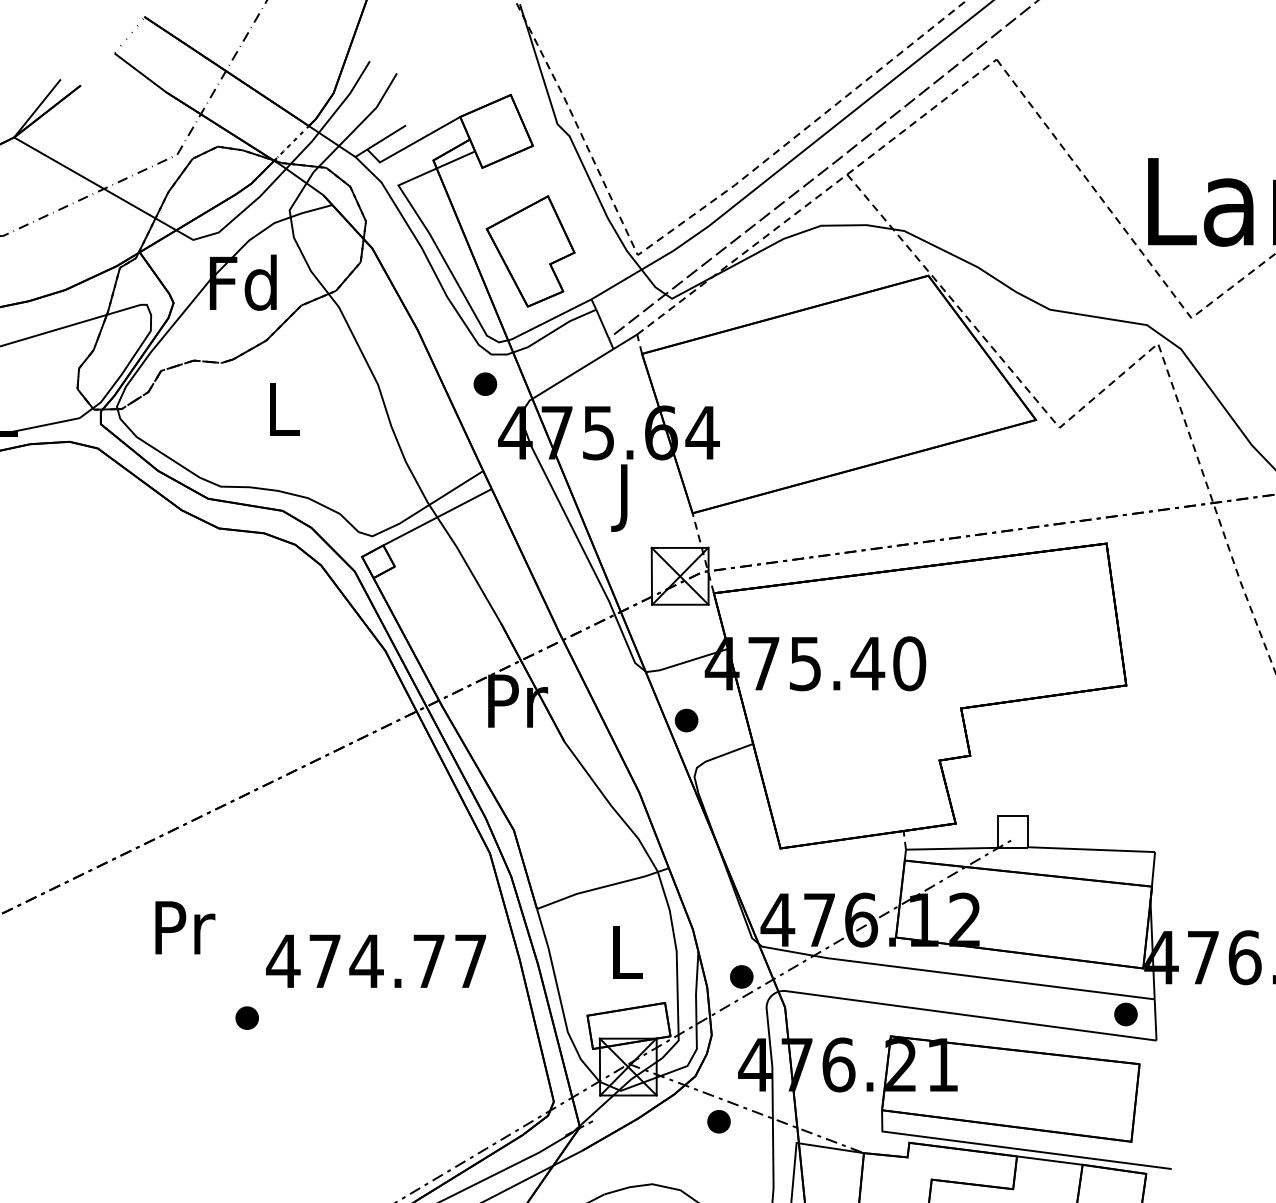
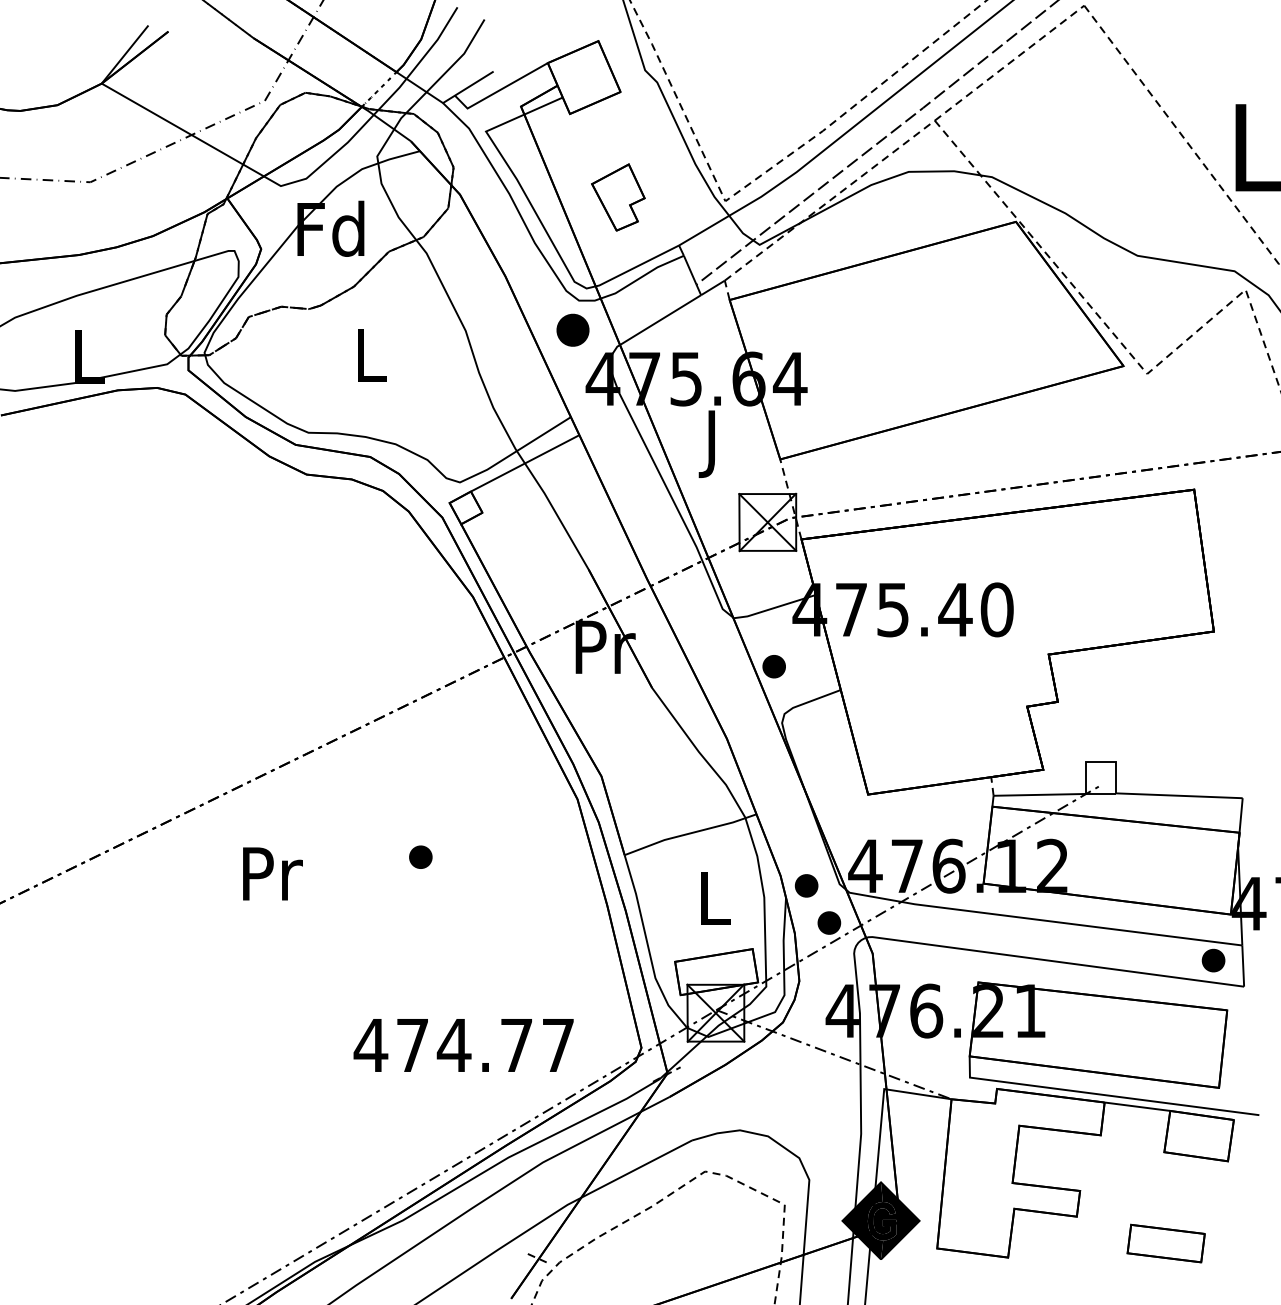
part: (530, 251) -> (618, 197), size x0.6
part: (484, 384) -> (572, 330), size x1.4
text: (375, 961) -> (463, 1045), moved
part: (246, 1017) -> (420, 856), moved
part: (718, 1121) -> (806, 885), moved

